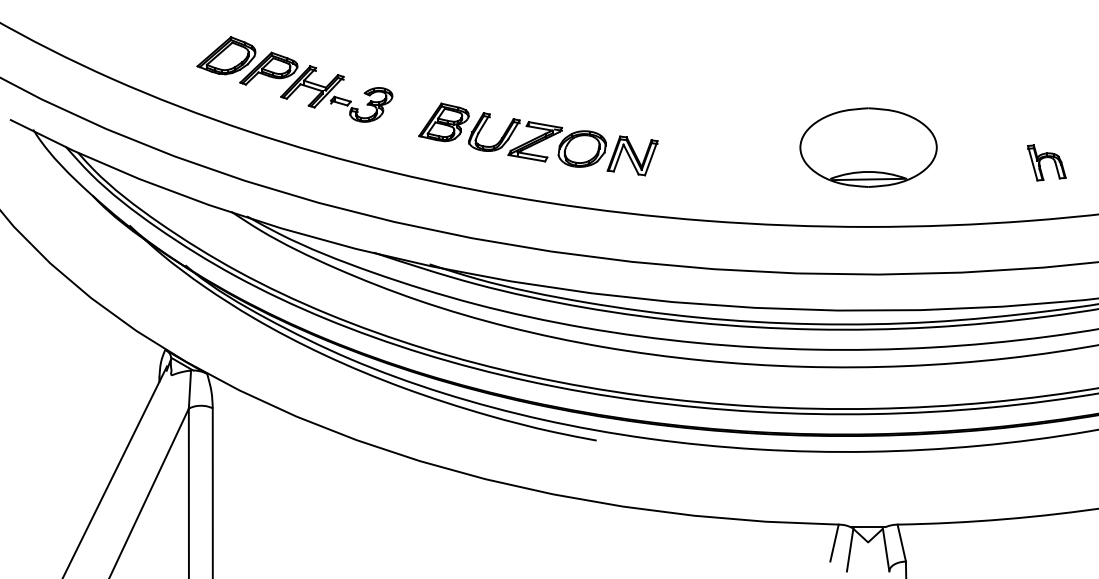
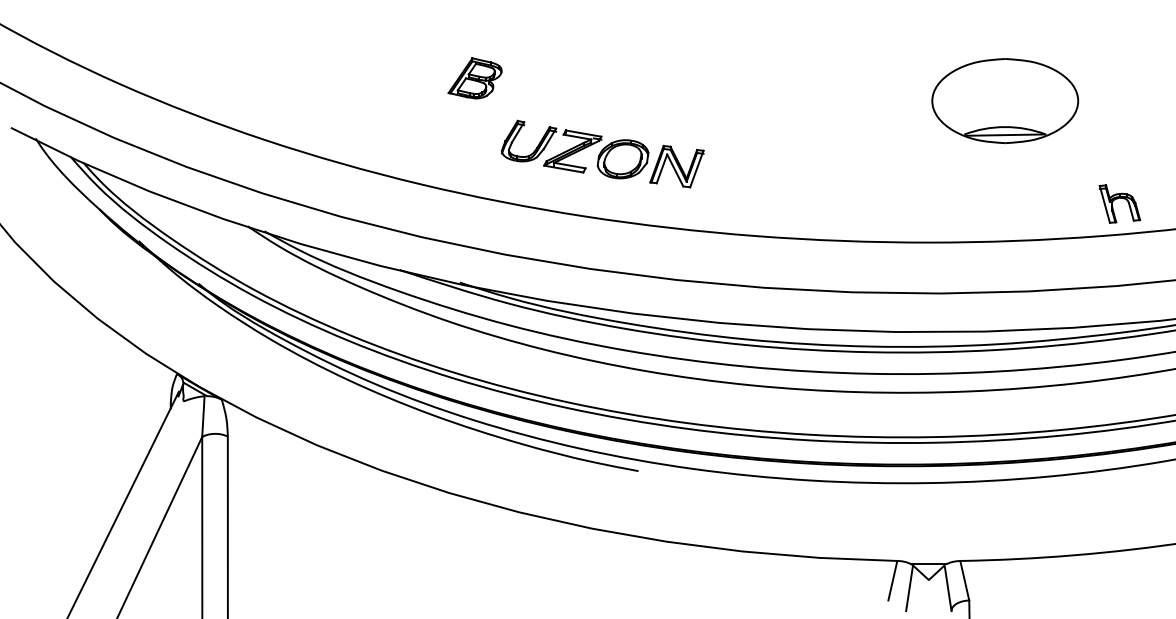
part: (294, 79) -> (315, 84), removed
part: (443, 122) -> (474, 78), moved
part: (868, 147) -> (1005, 100), moved
part: (1046, 162) -> (1119, 203), moved

